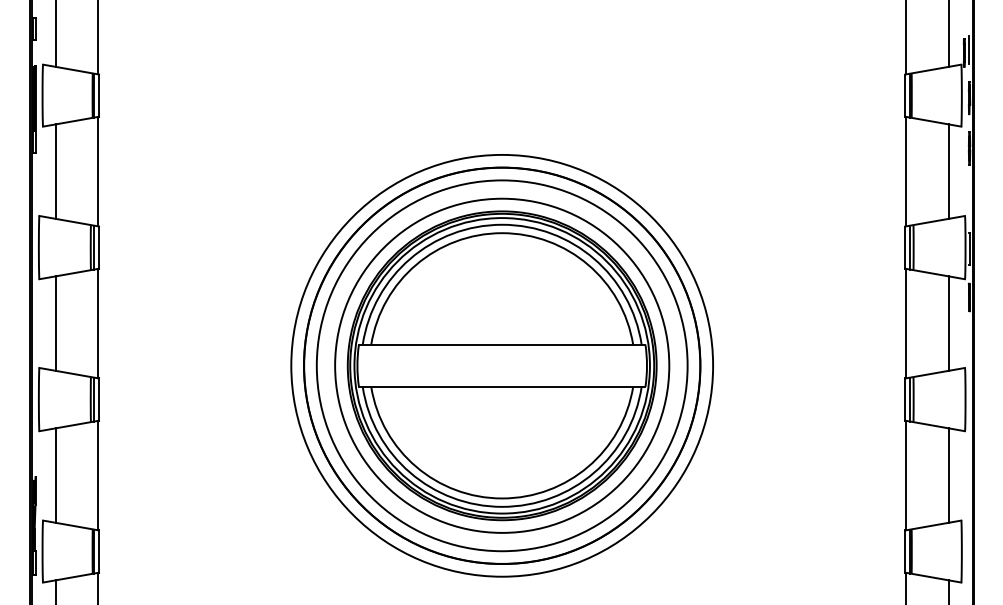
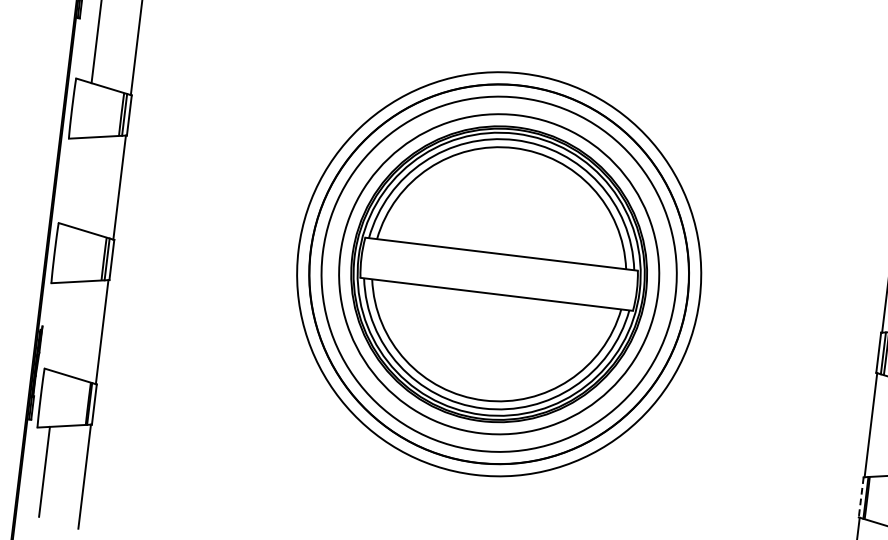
line: (55, 323) -> (79, 182), removed
line: (55, 475) -> (61, 327), removed
line: (905, 552) -> (861, 498), solid -> dashed

